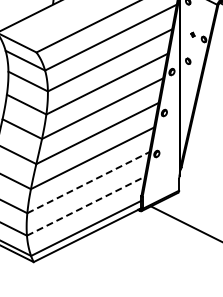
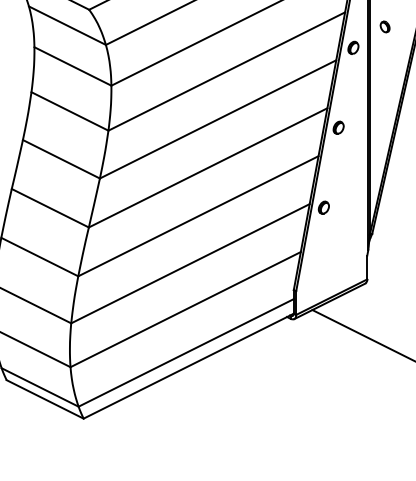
line: (88, 182) -> (190, 263), dashed -> solid
line: (85, 206) -> (184, 310), dashed -> solid

